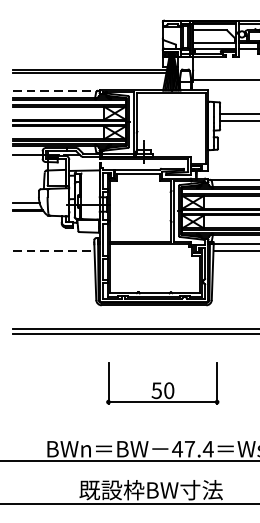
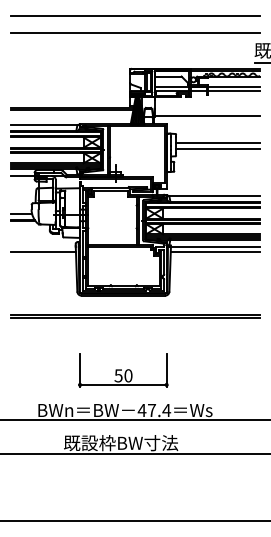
line: (55, 90) -> (44, 124), dashed -> solid
line: (53, 251) -> (43, 252), dashed -> solid
part: (162, 384) -> (123, 370), moved

